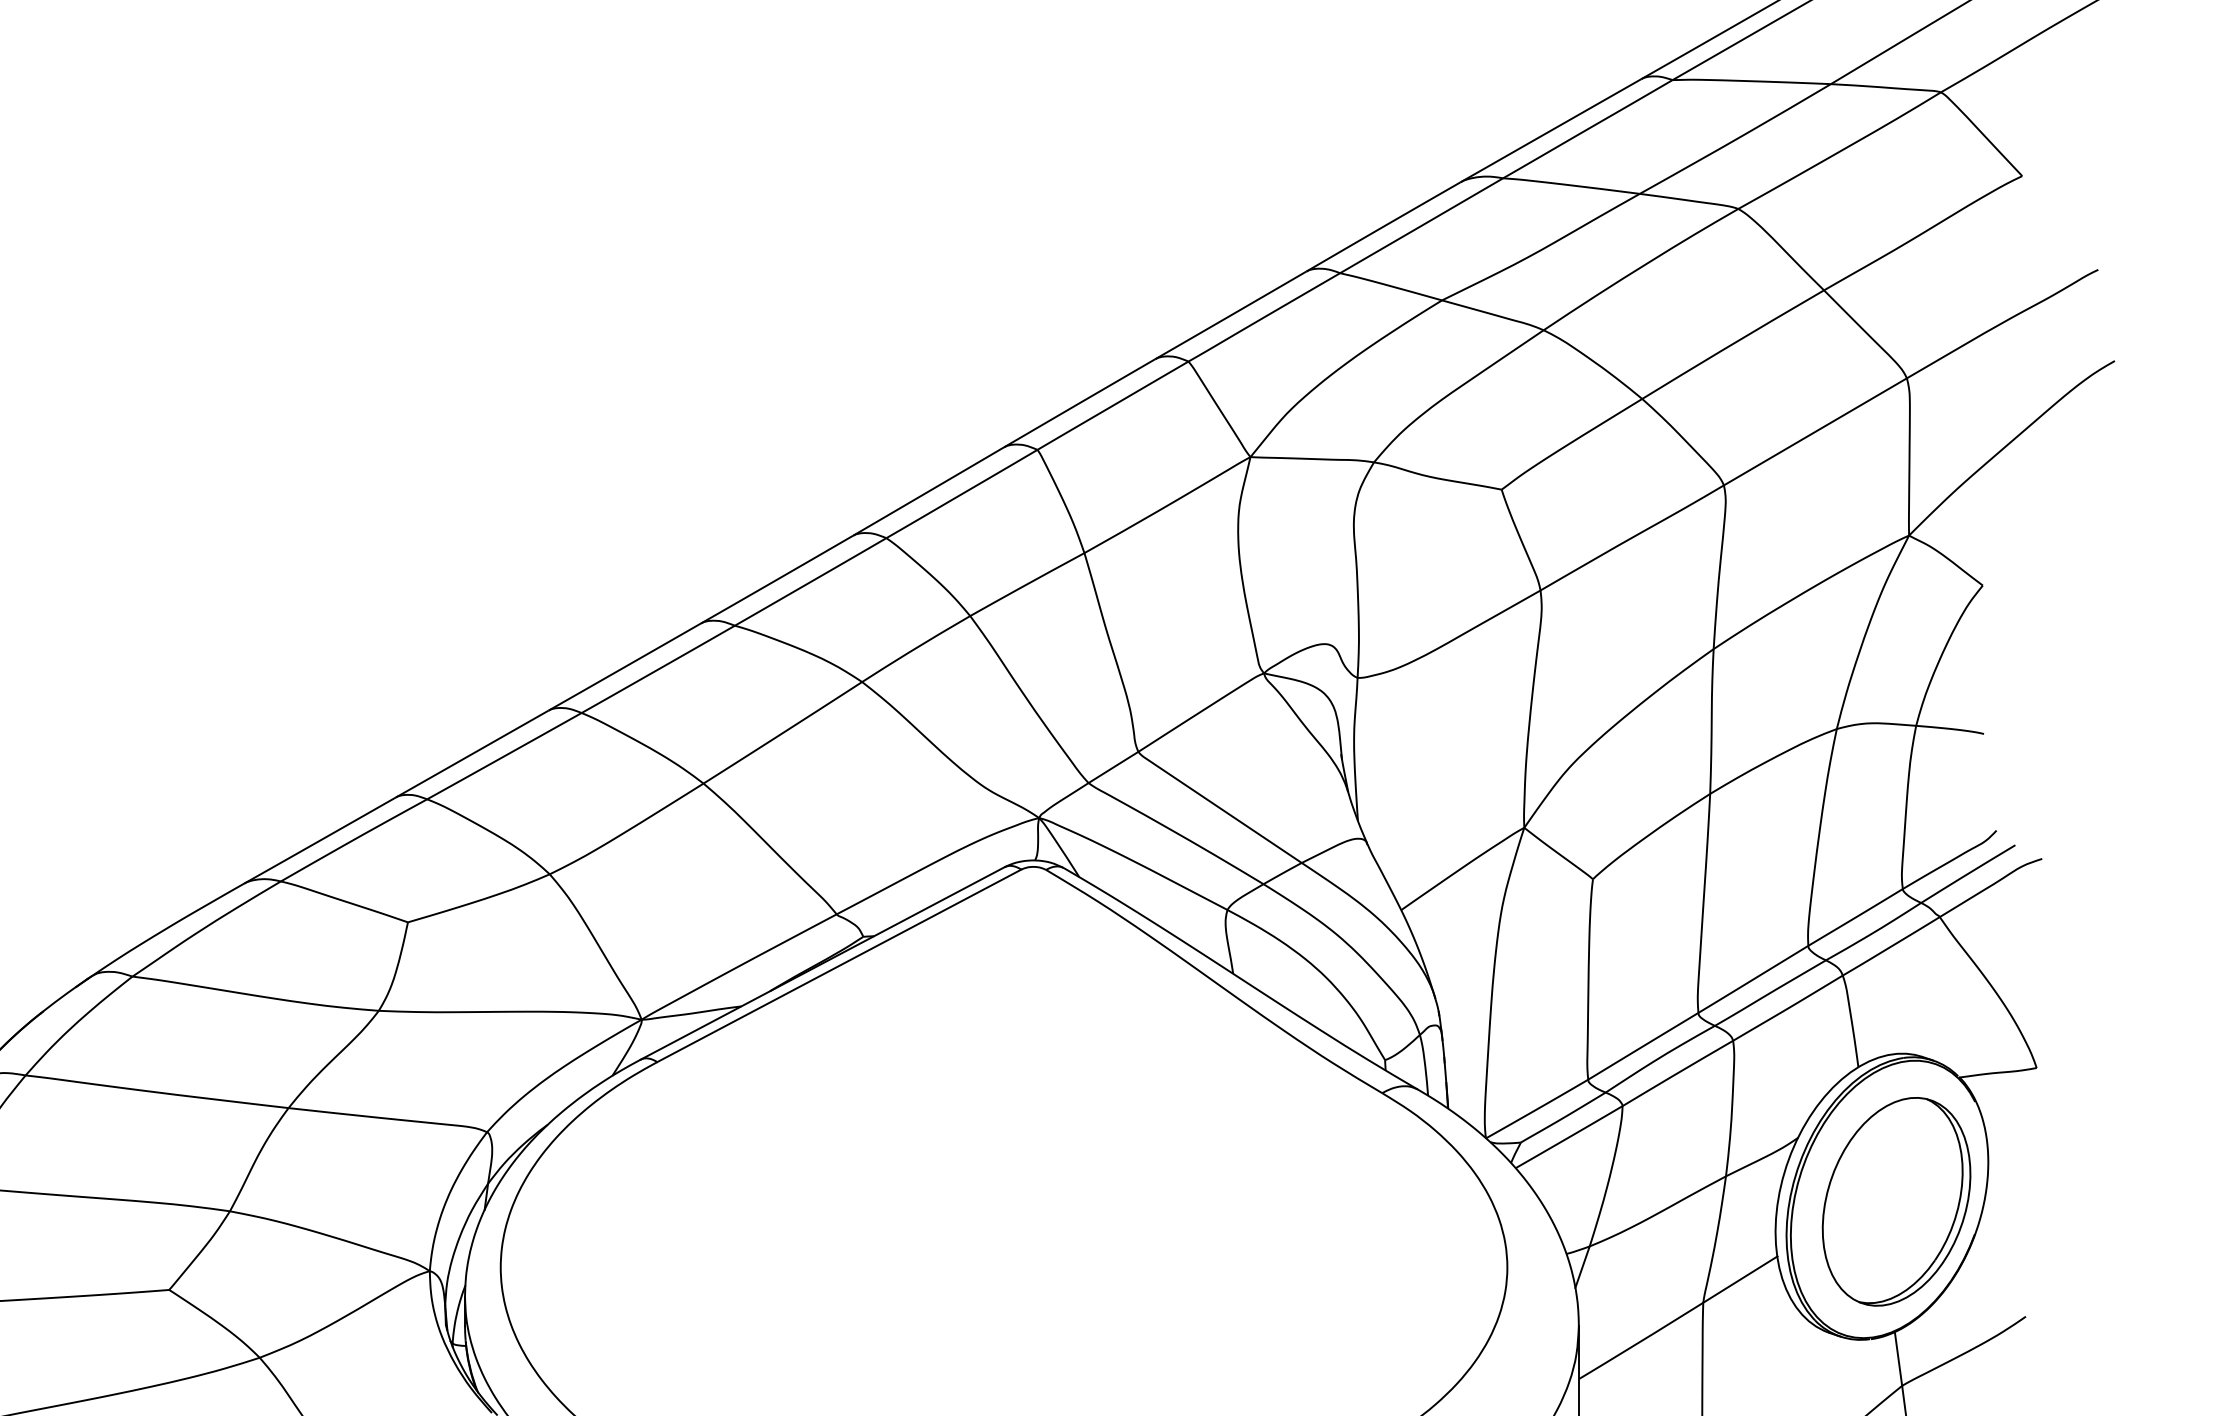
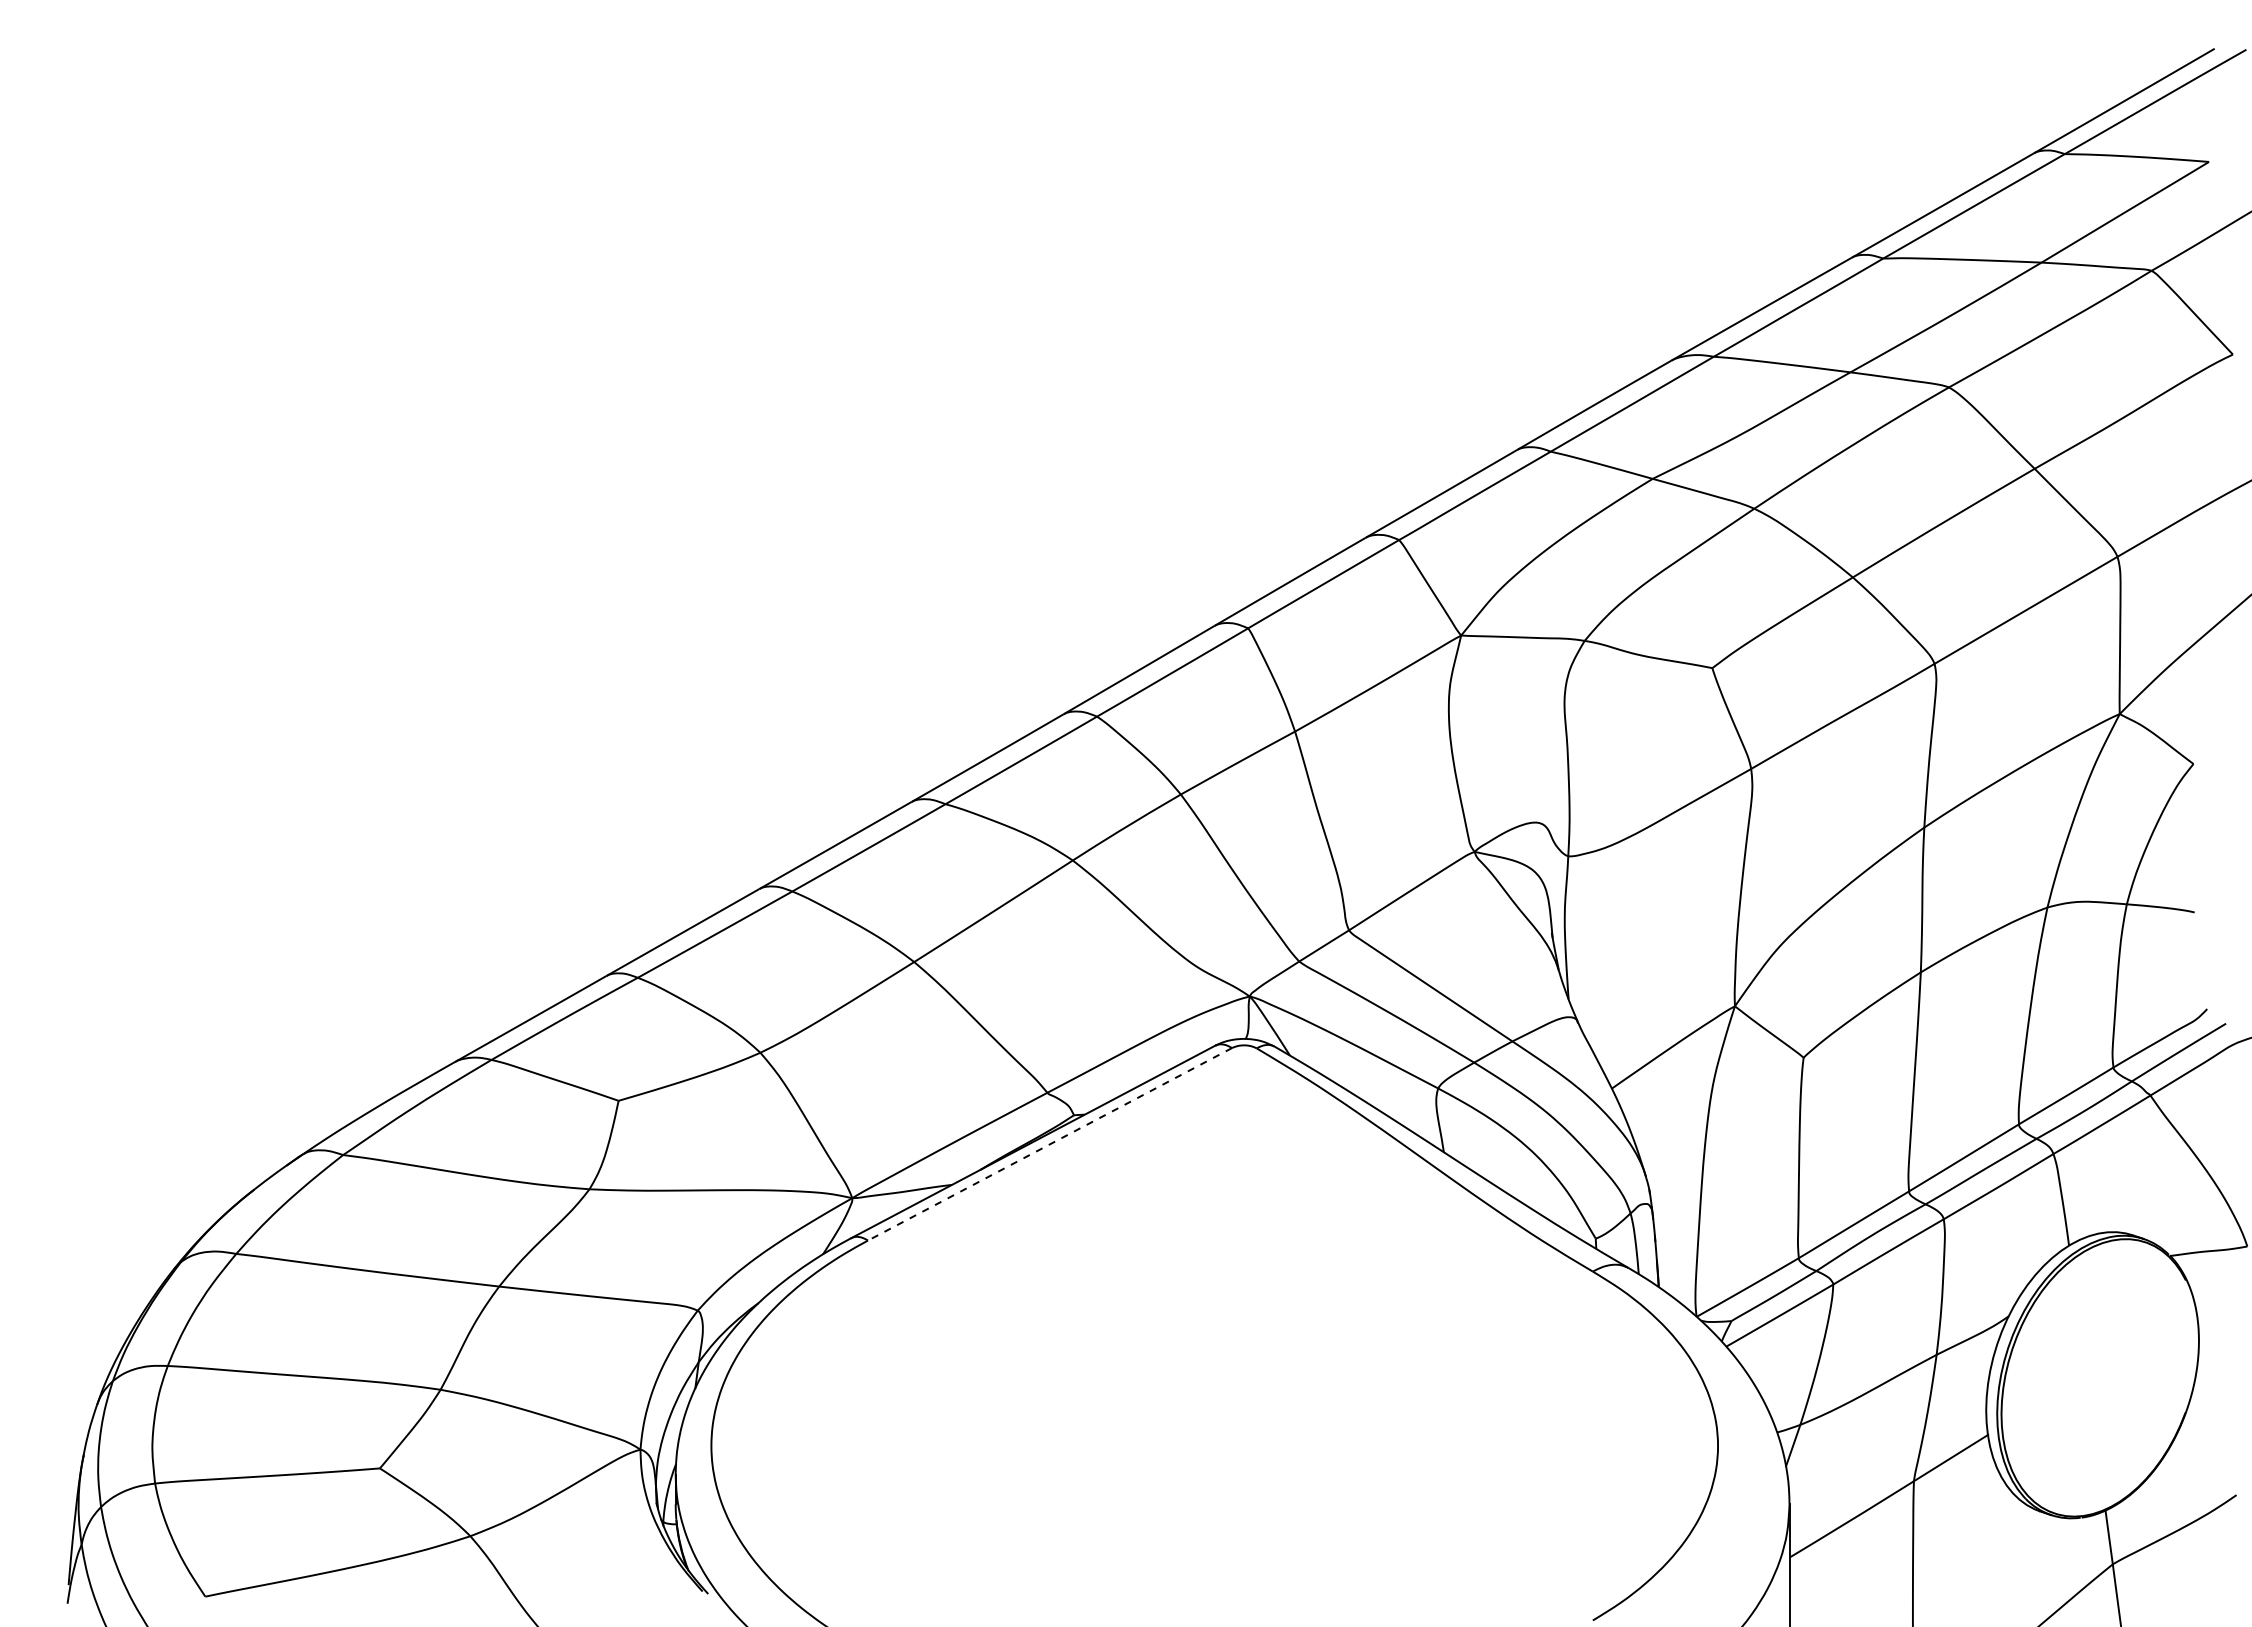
line: (839, 966) -> (1050, 1144), solid -> dashed
part: (1895, 1202) -> (2106, 1380), removed

